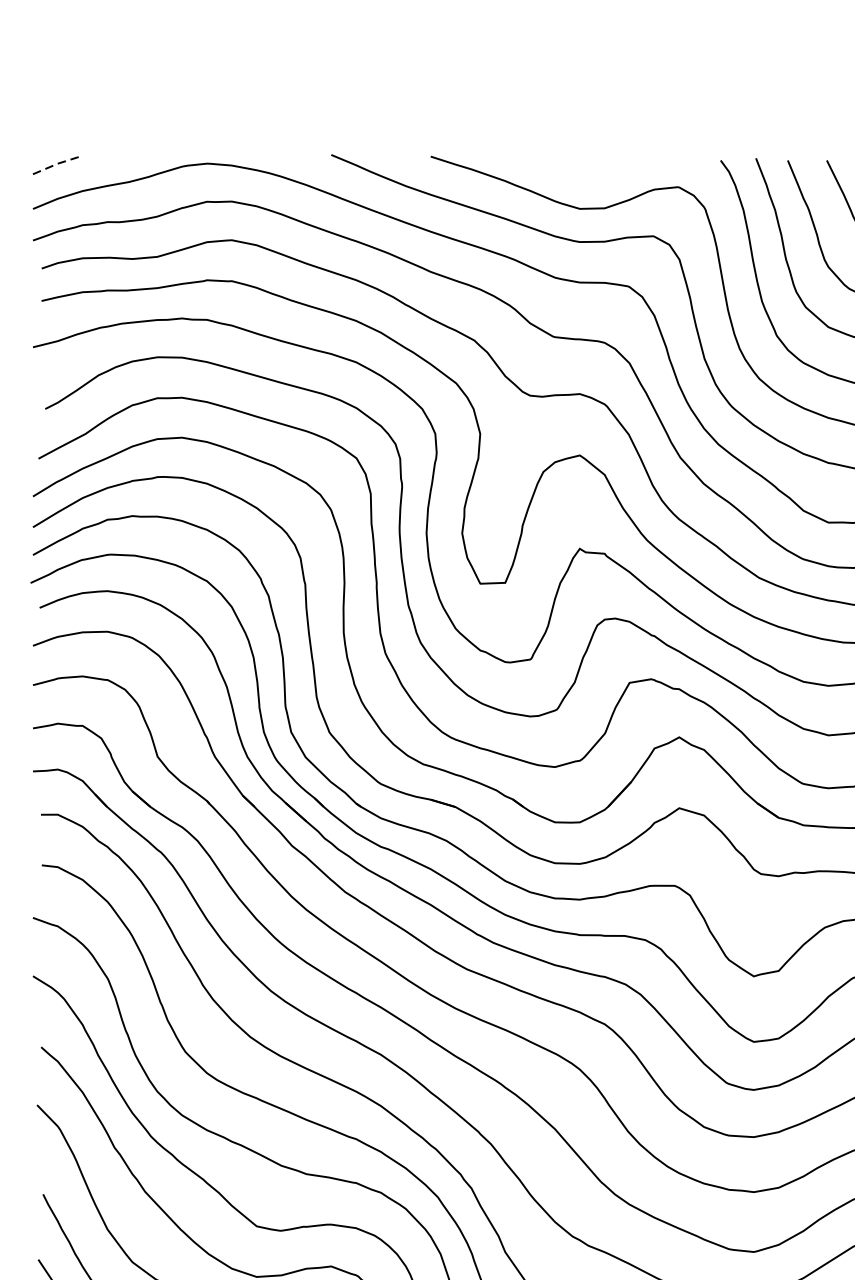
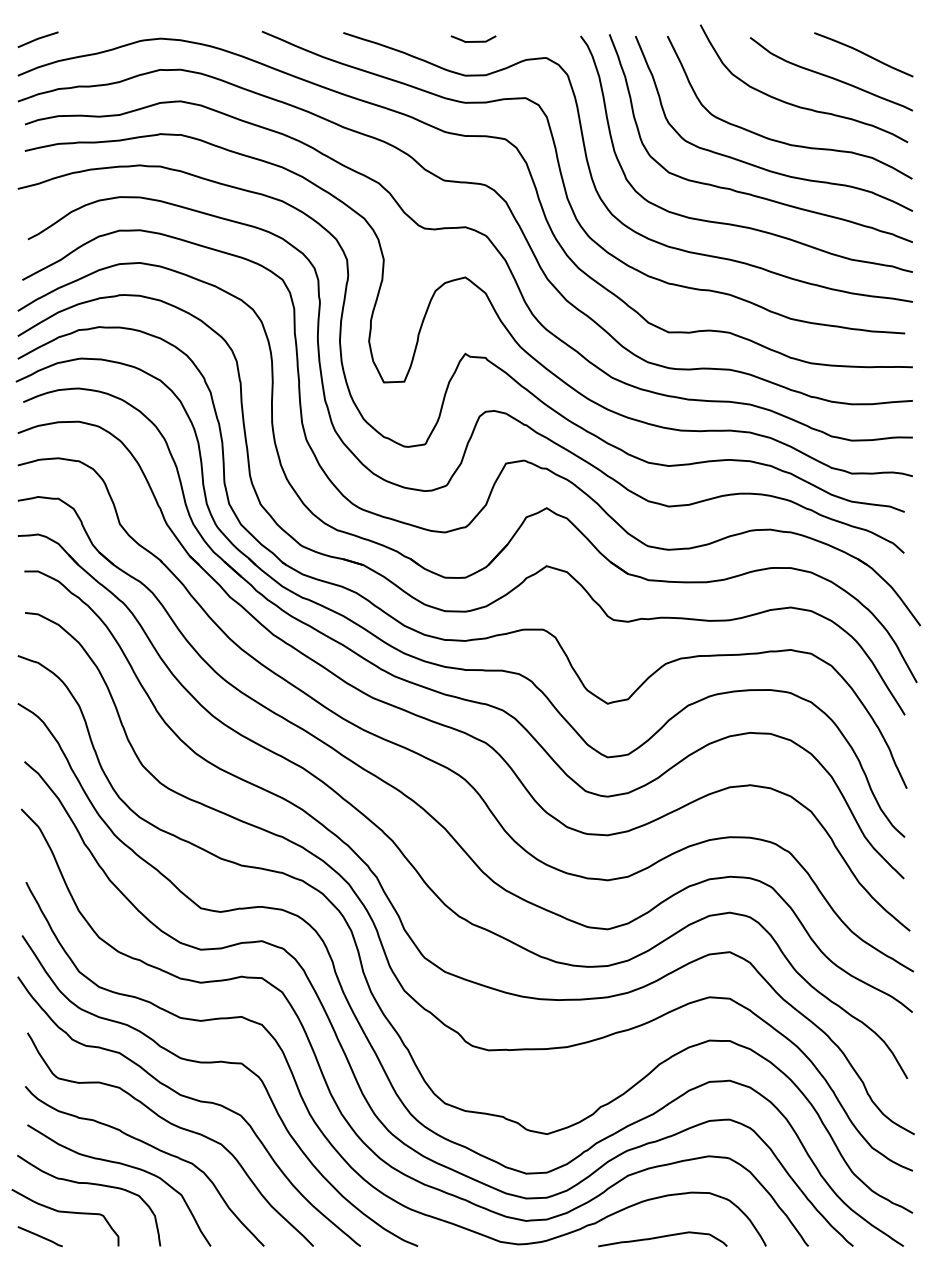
line: (58, 163) -> (38, 38), dashed -> solid
line: (589, 167) -> (473, 41), added

